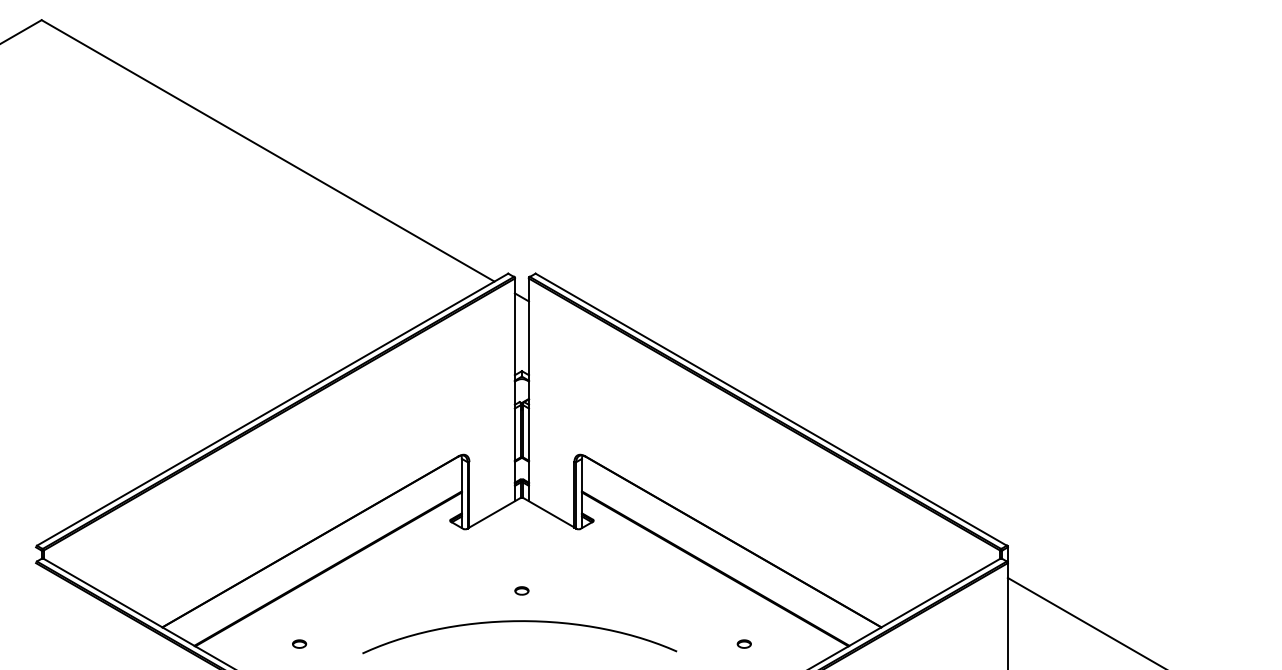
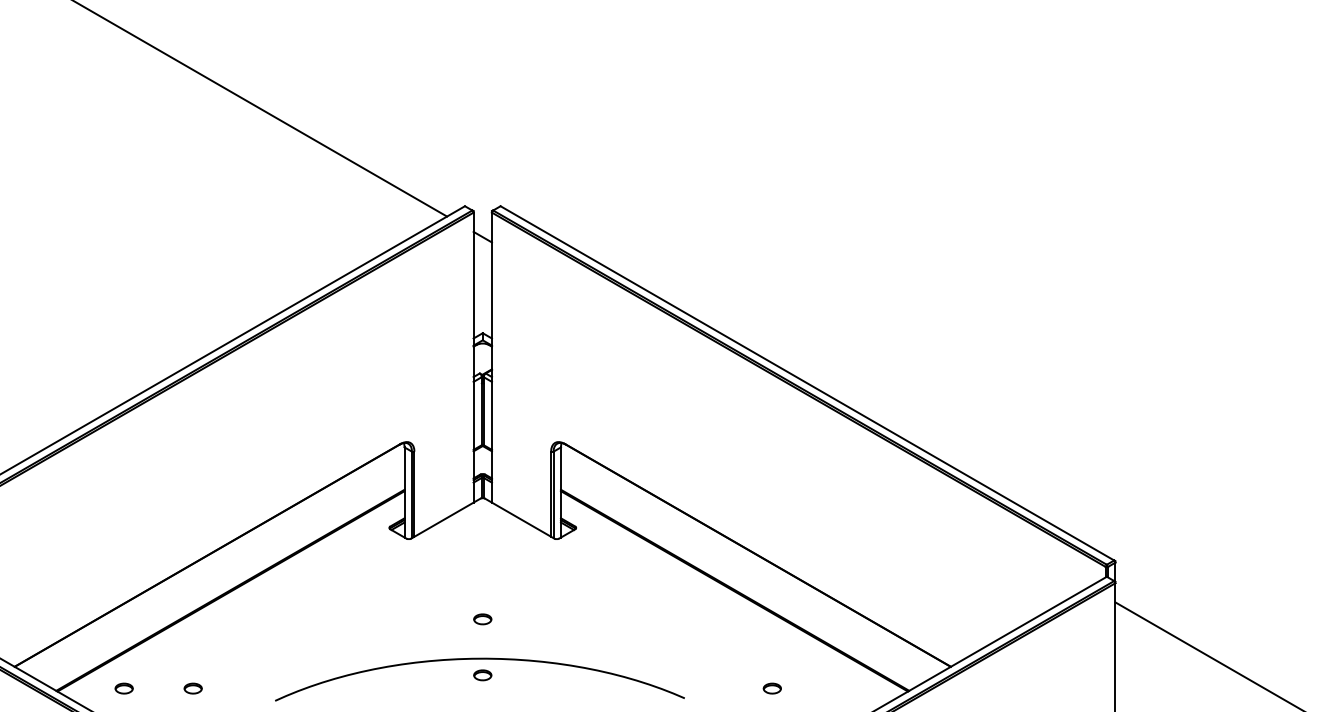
part: (521, 633) -> (482, 674), added
part: (246, 643) -> (124, 687), added

